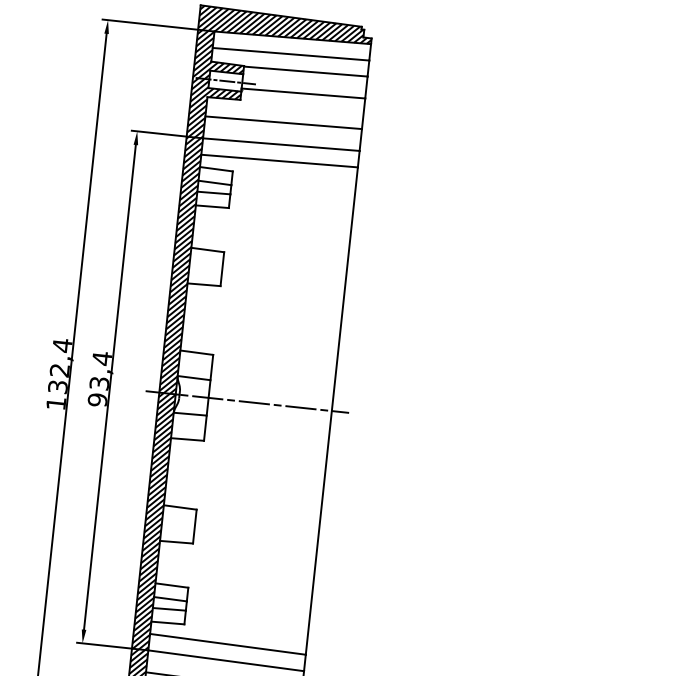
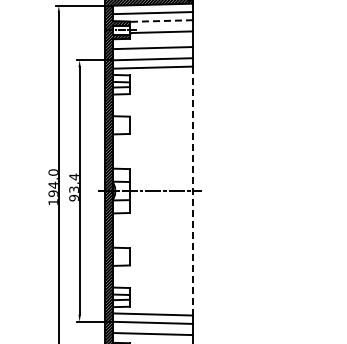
line: (305, 72) -> (161, 21), solid -> dashed
text: (58, 364) -> (52, 182), 132,4 -> 194,0
line: (330, 411) -> (192, 191), solid -> dashed

